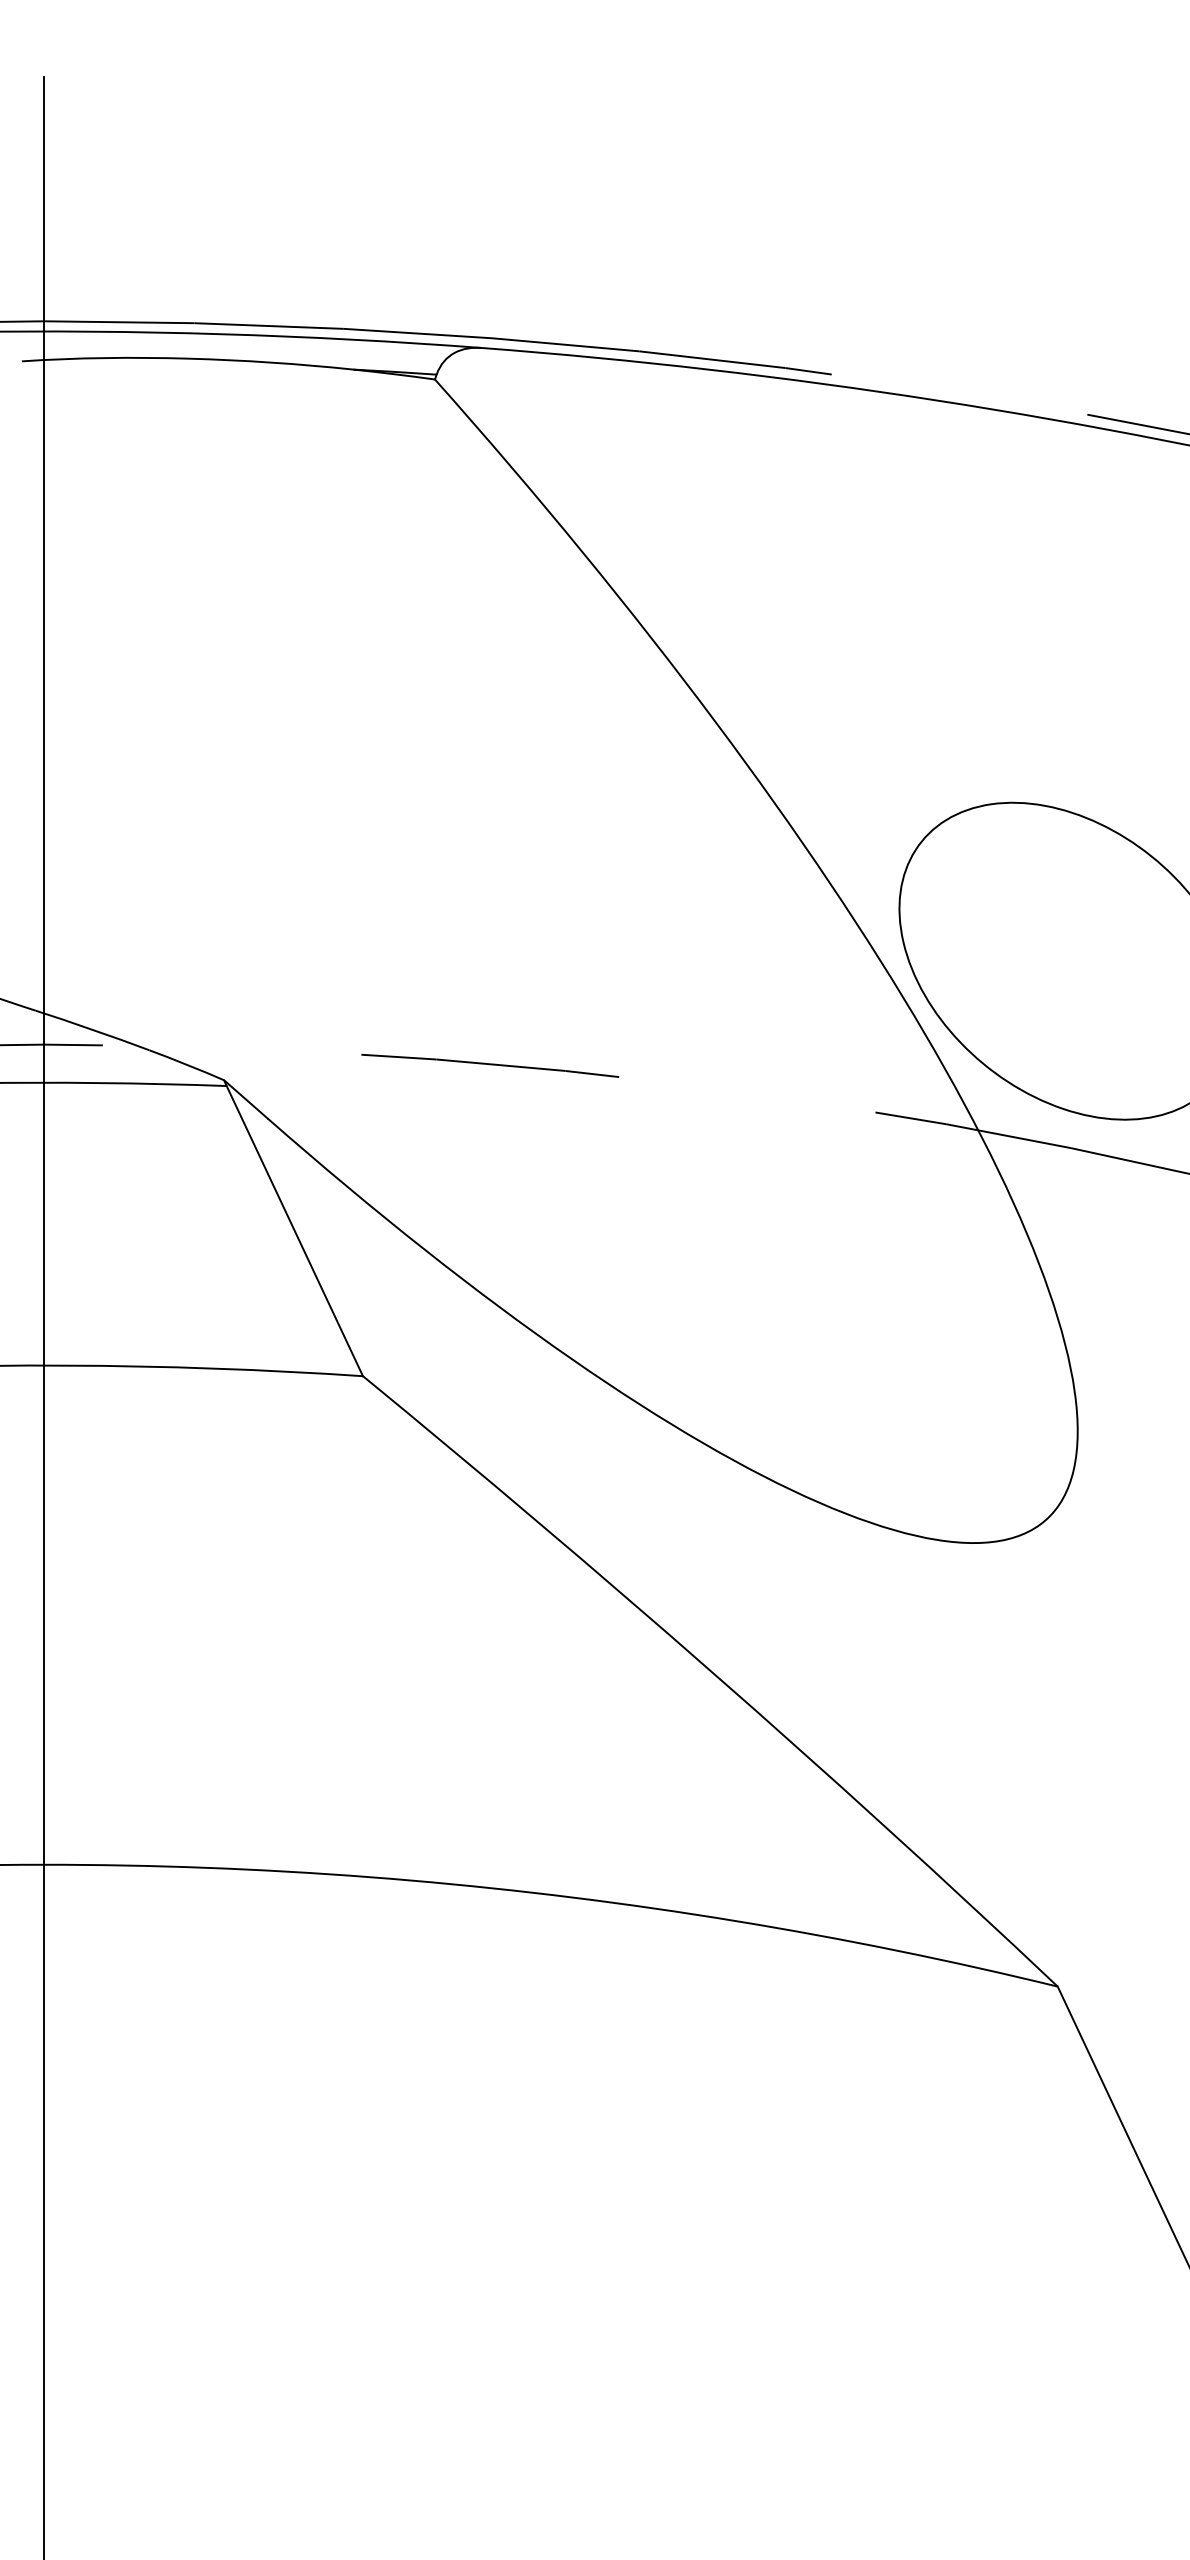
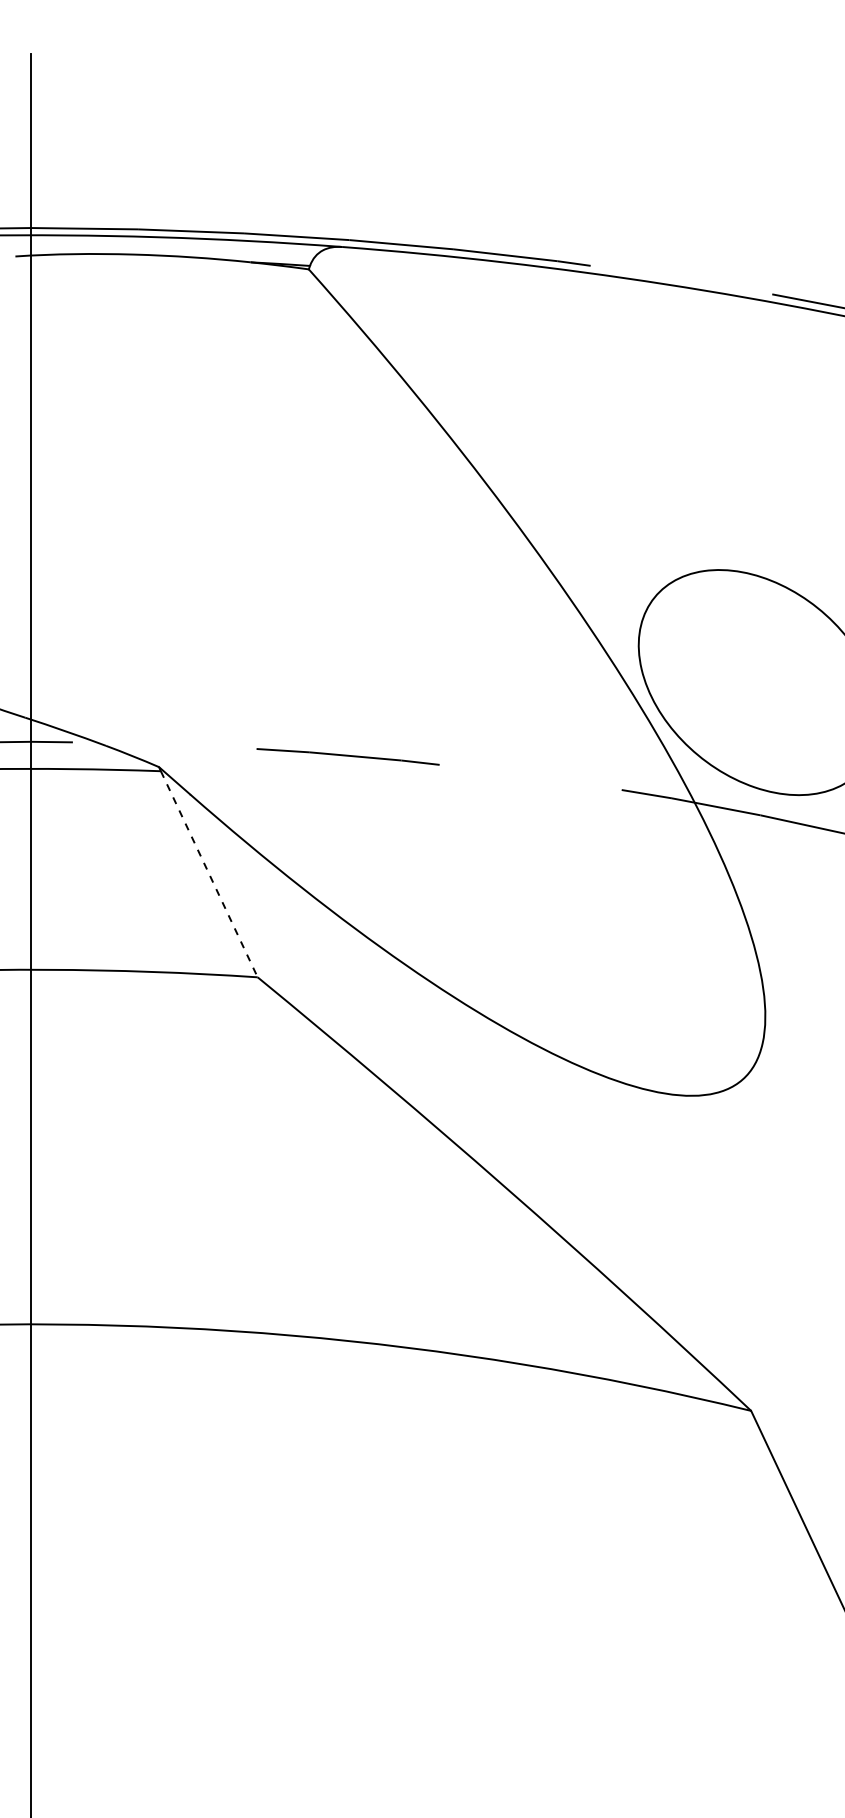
line: (295, 1231) -> (209, 874), solid -> dashed

